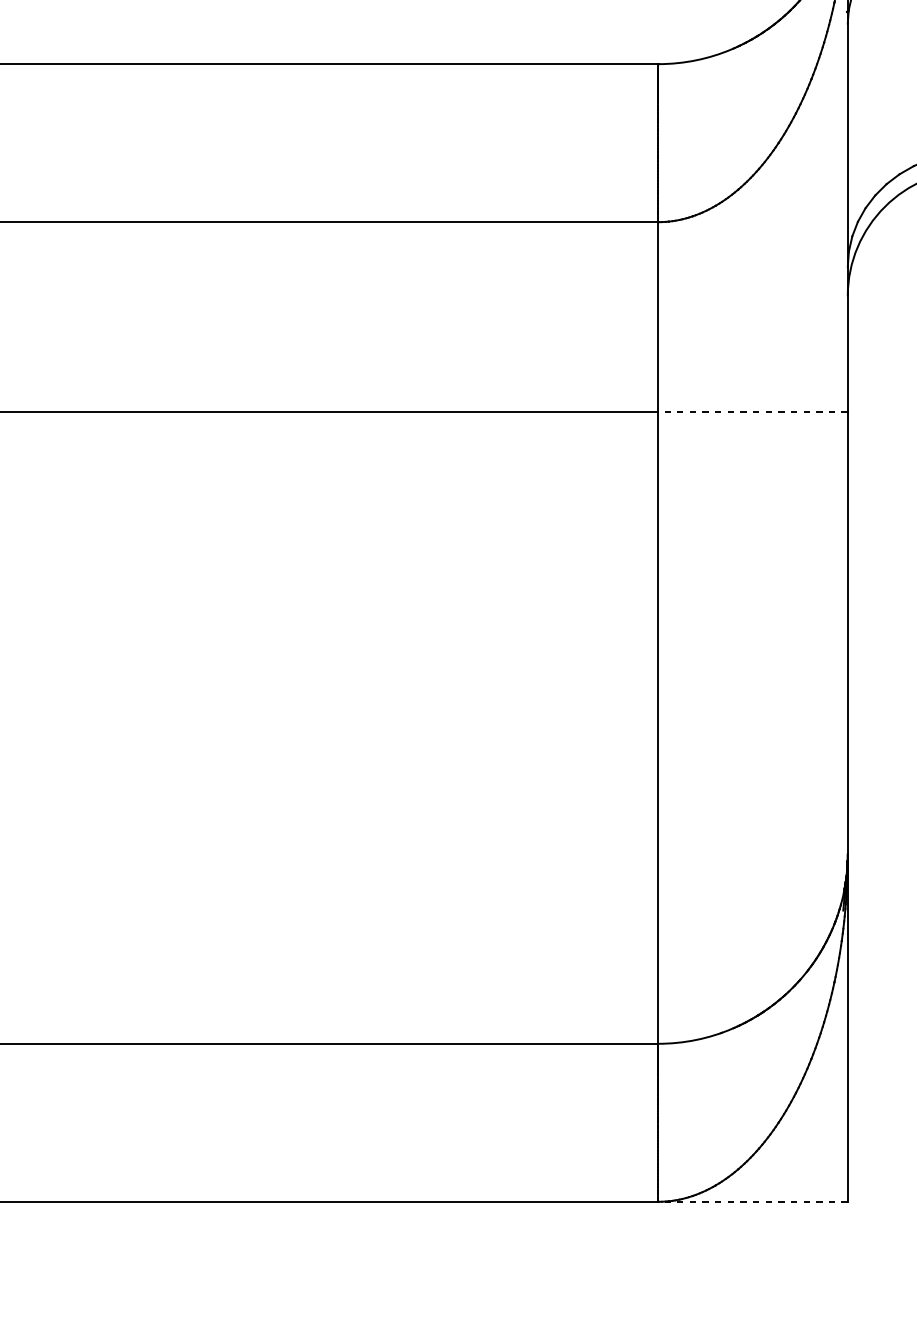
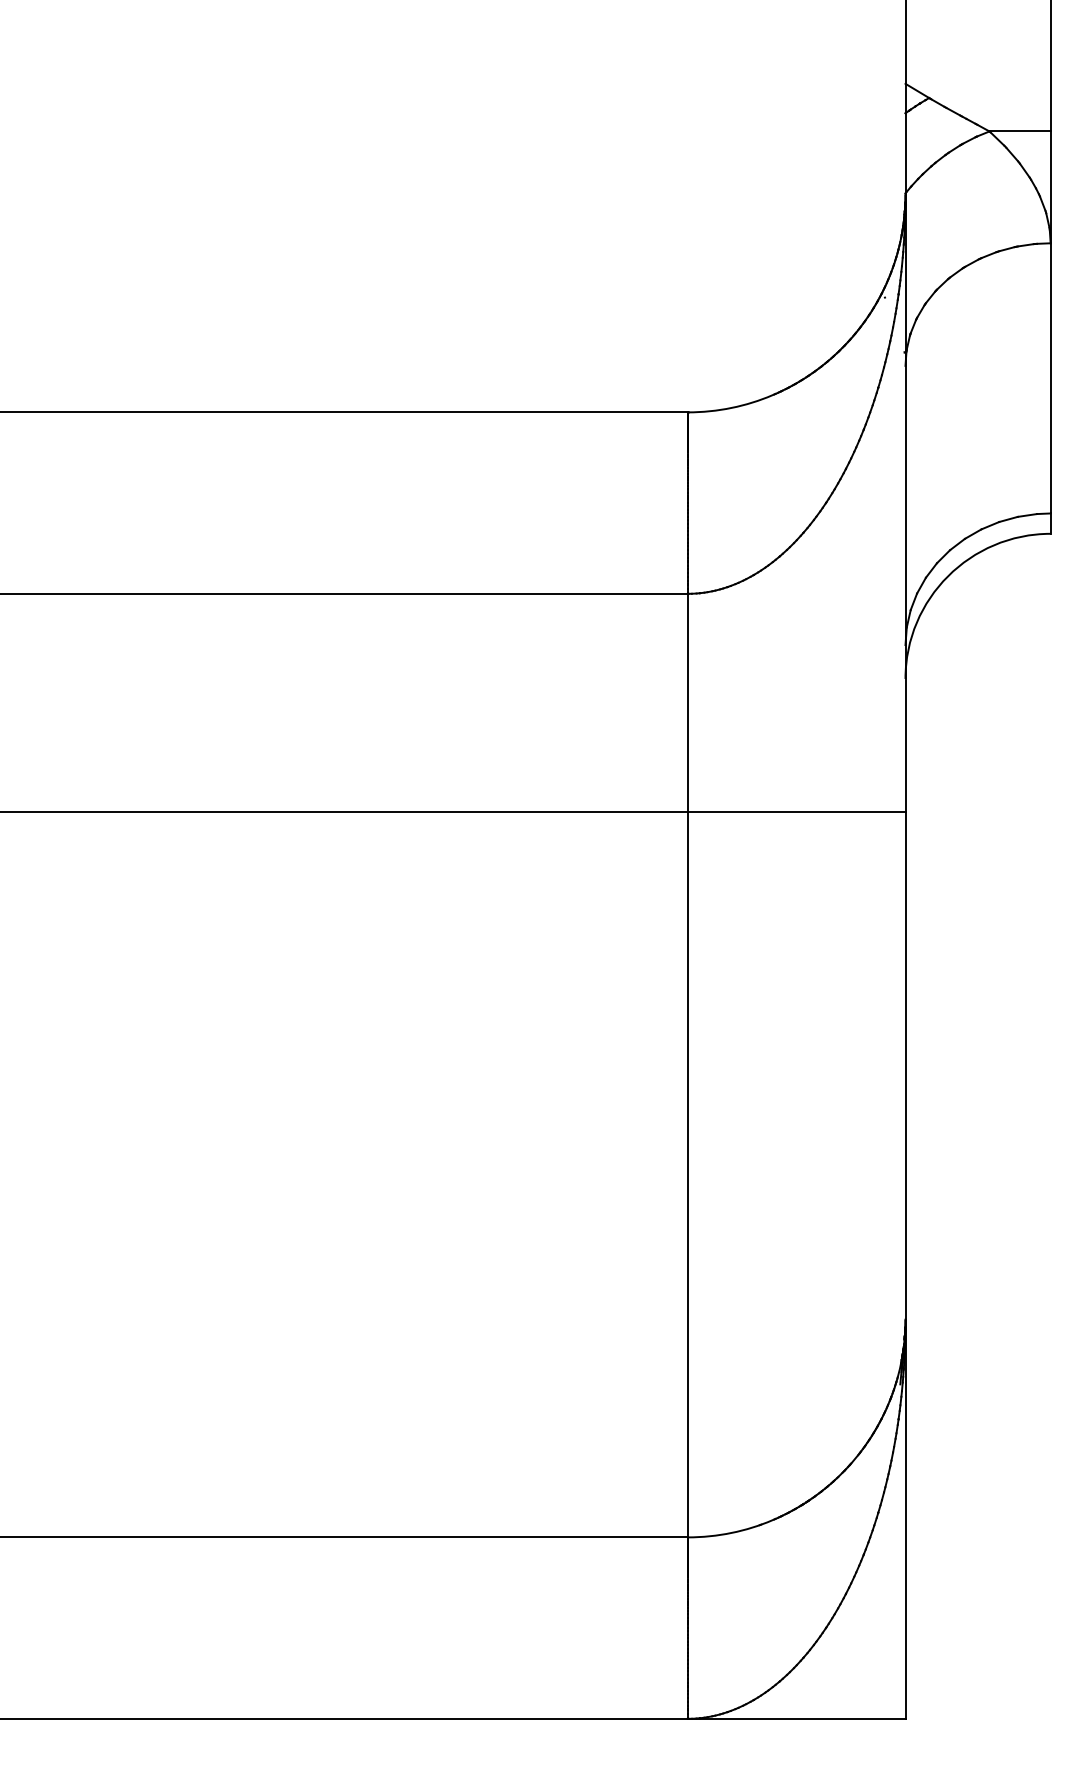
line: (752, 411) -> (796, 811), dashed -> solid
line: (752, 1201) -> (796, 1718), dashed -> solid

